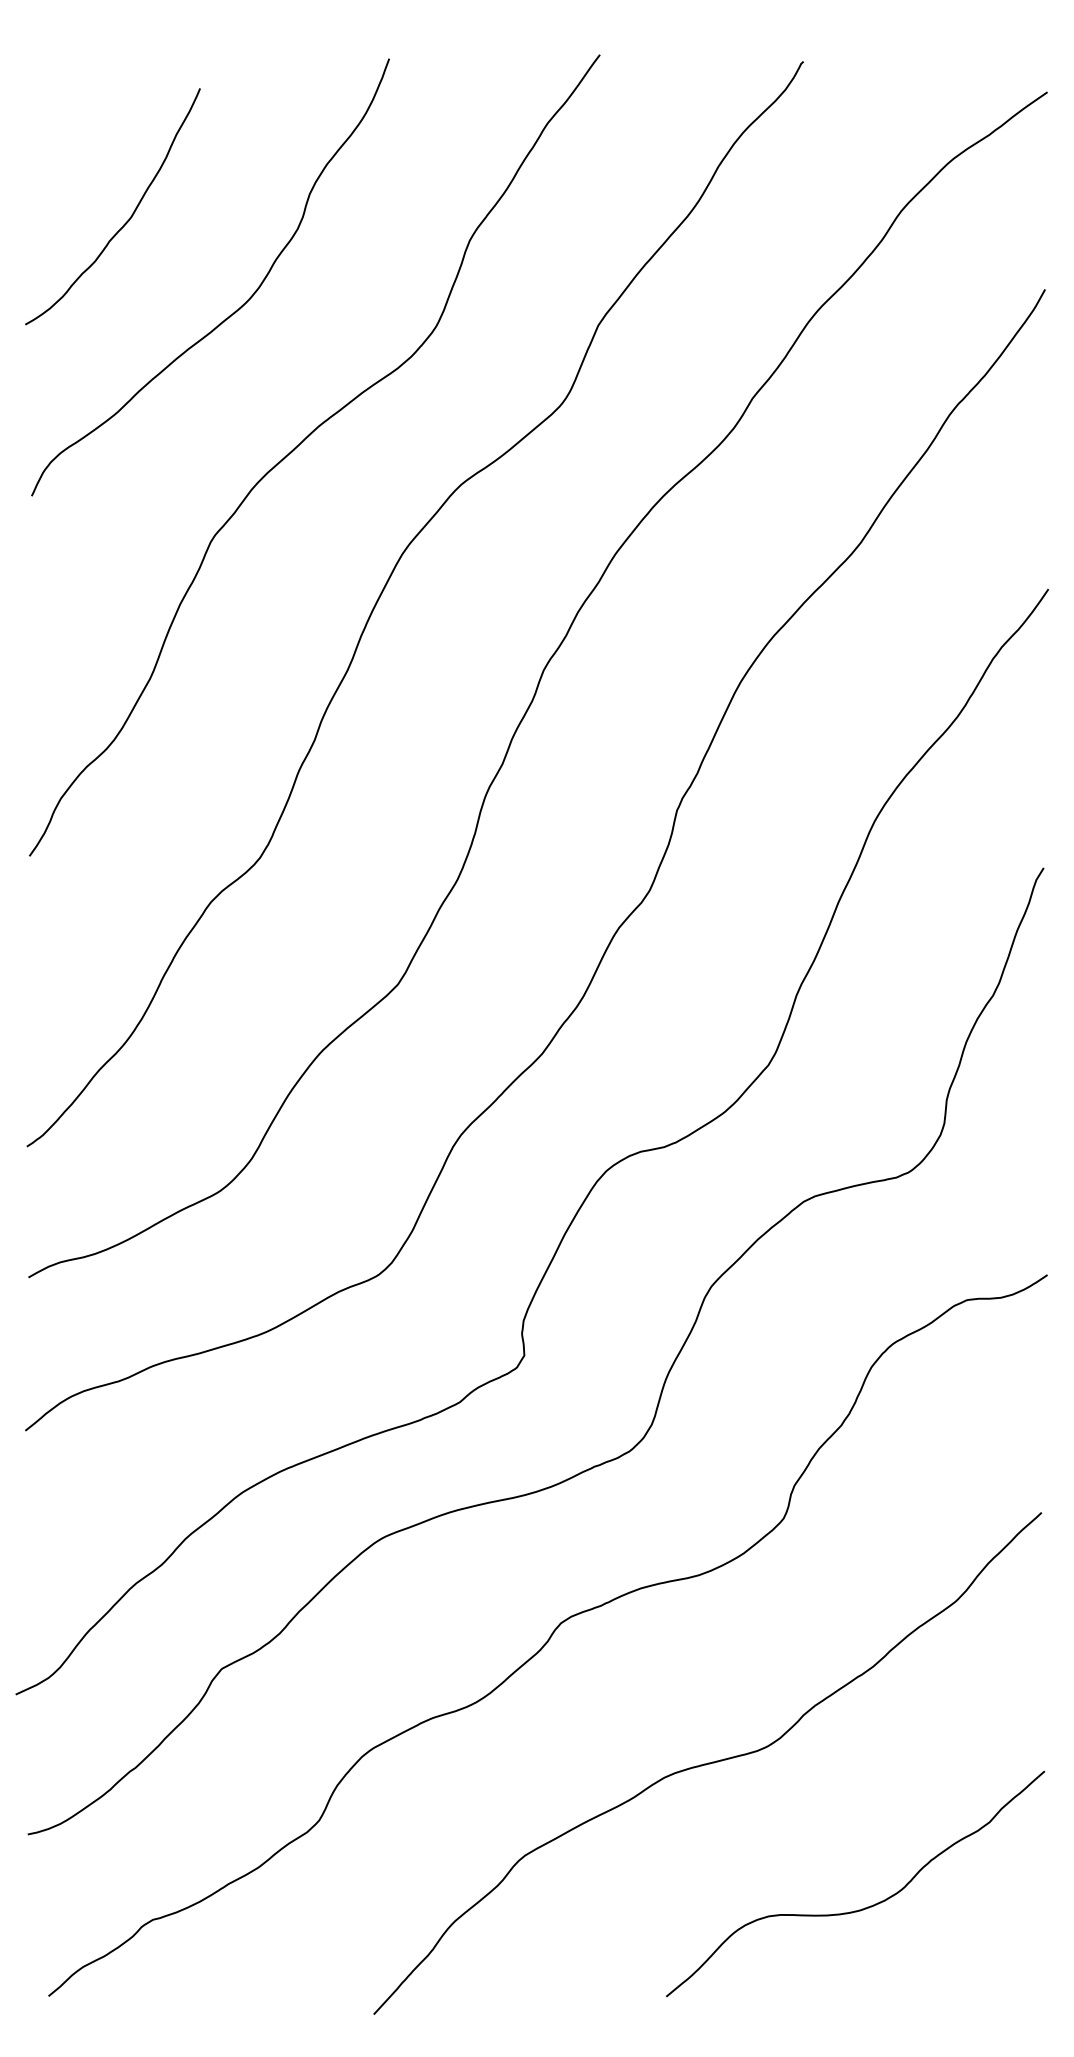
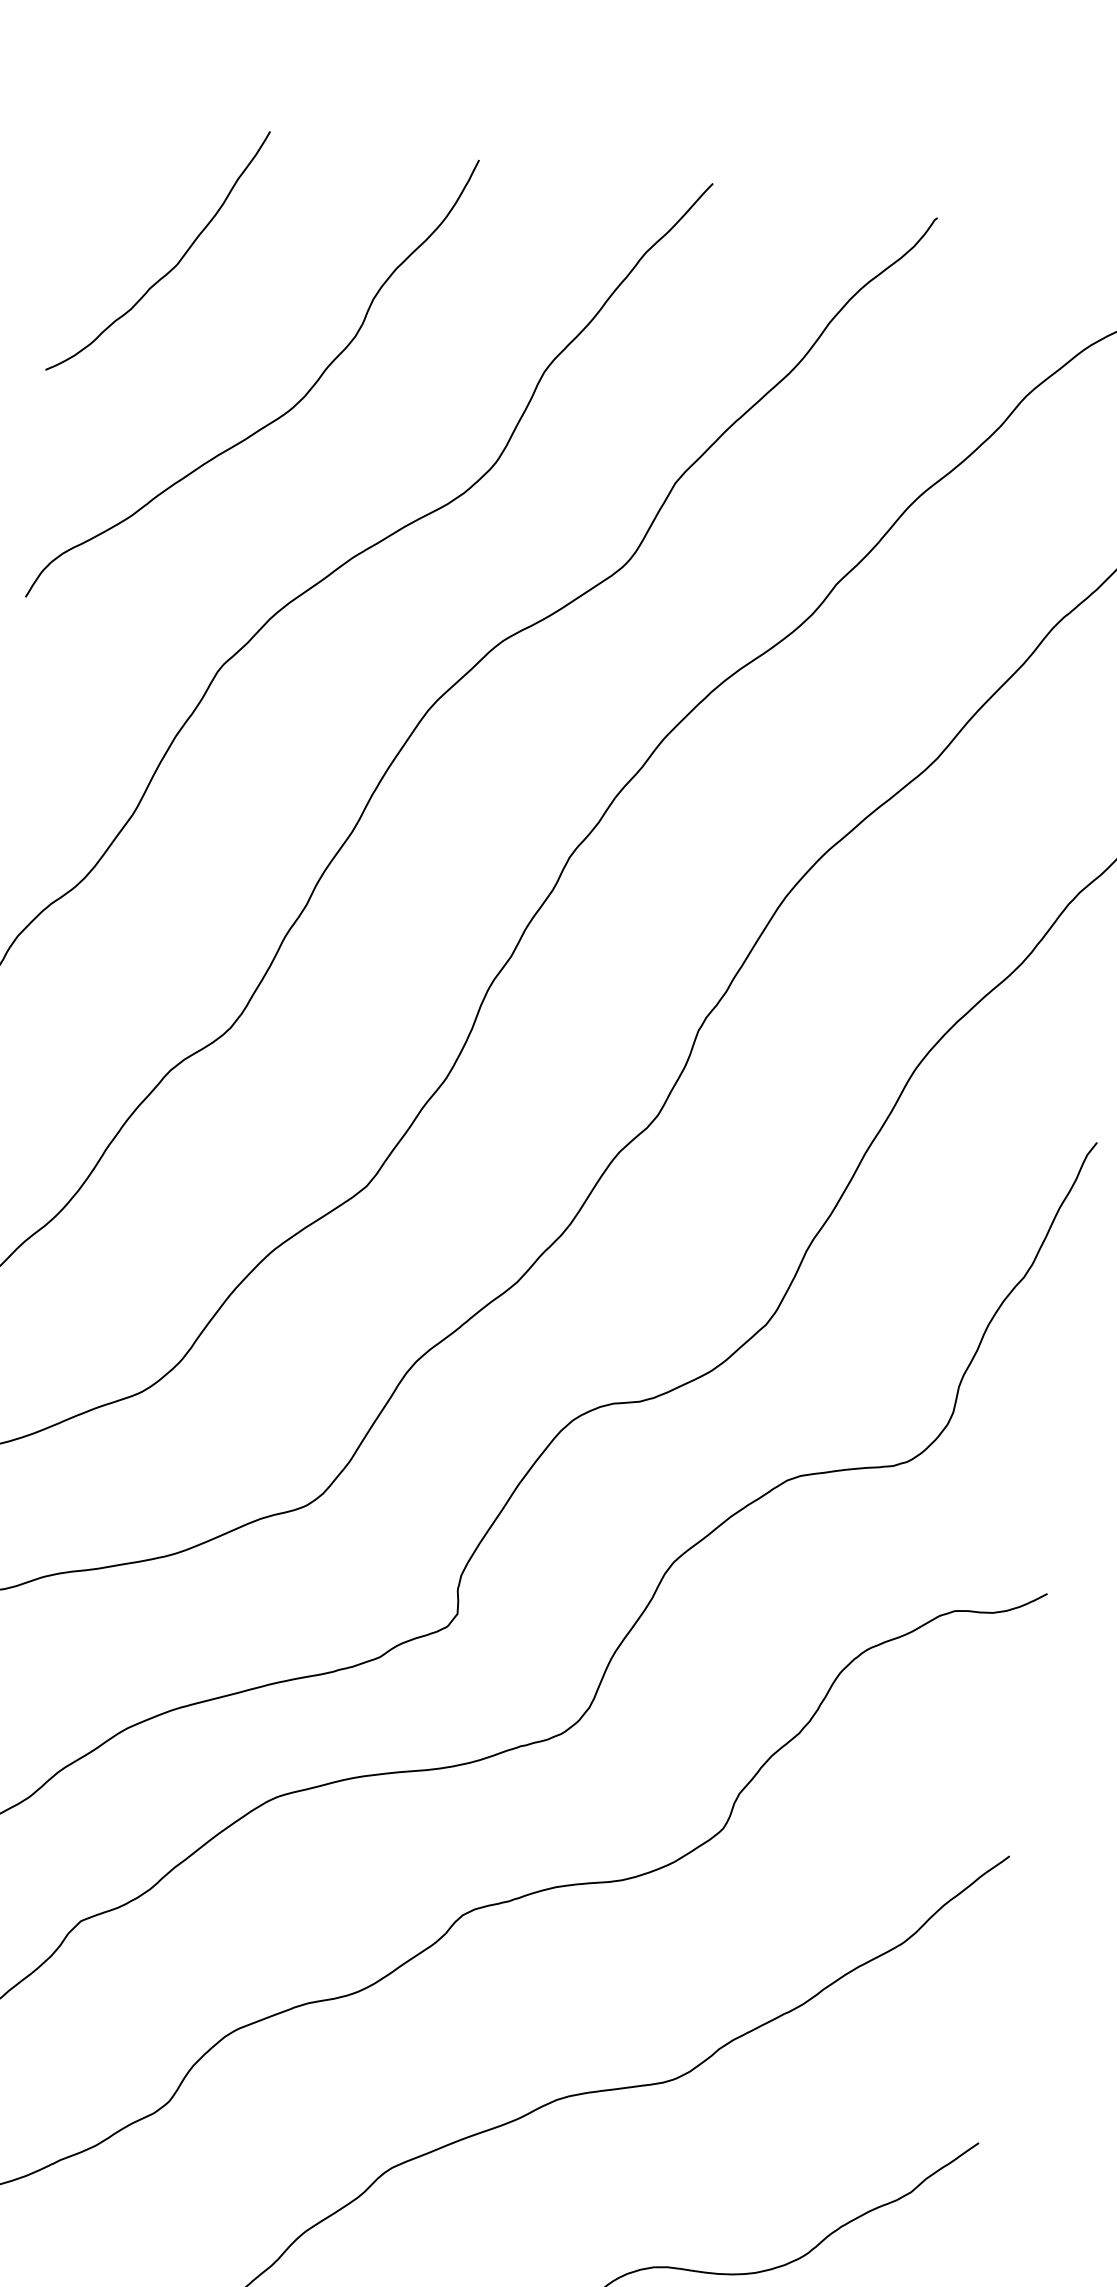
curve: (129, 217) -> (174, 265), moved

